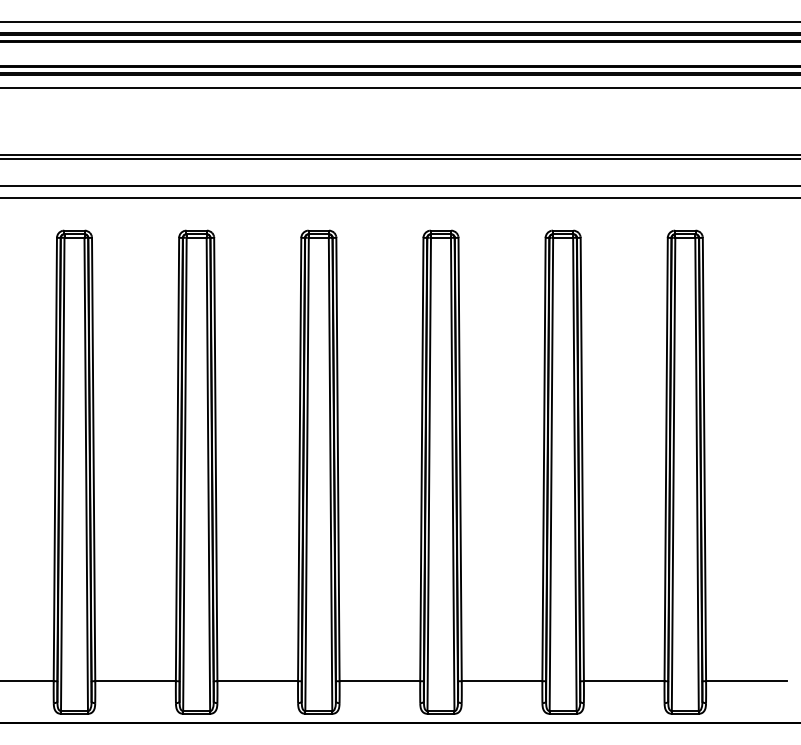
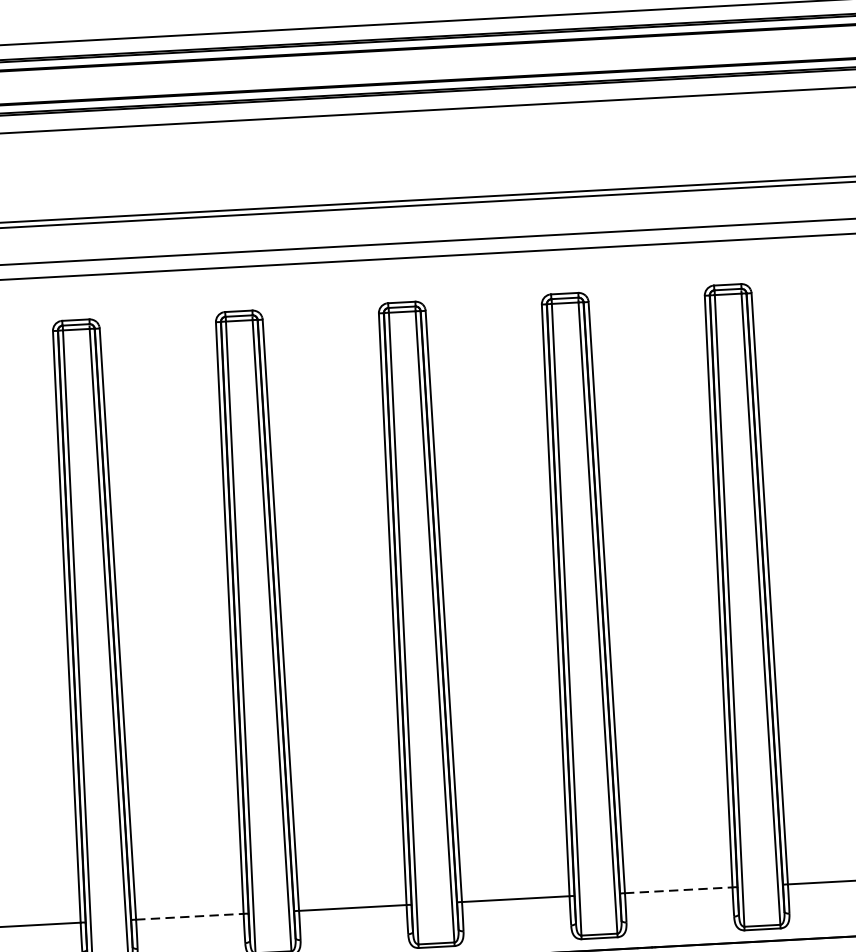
line: (258, 681) -> (190, 917), solid -> dashed
line: (624, 681) -> (679, 890), solid -> dashed

